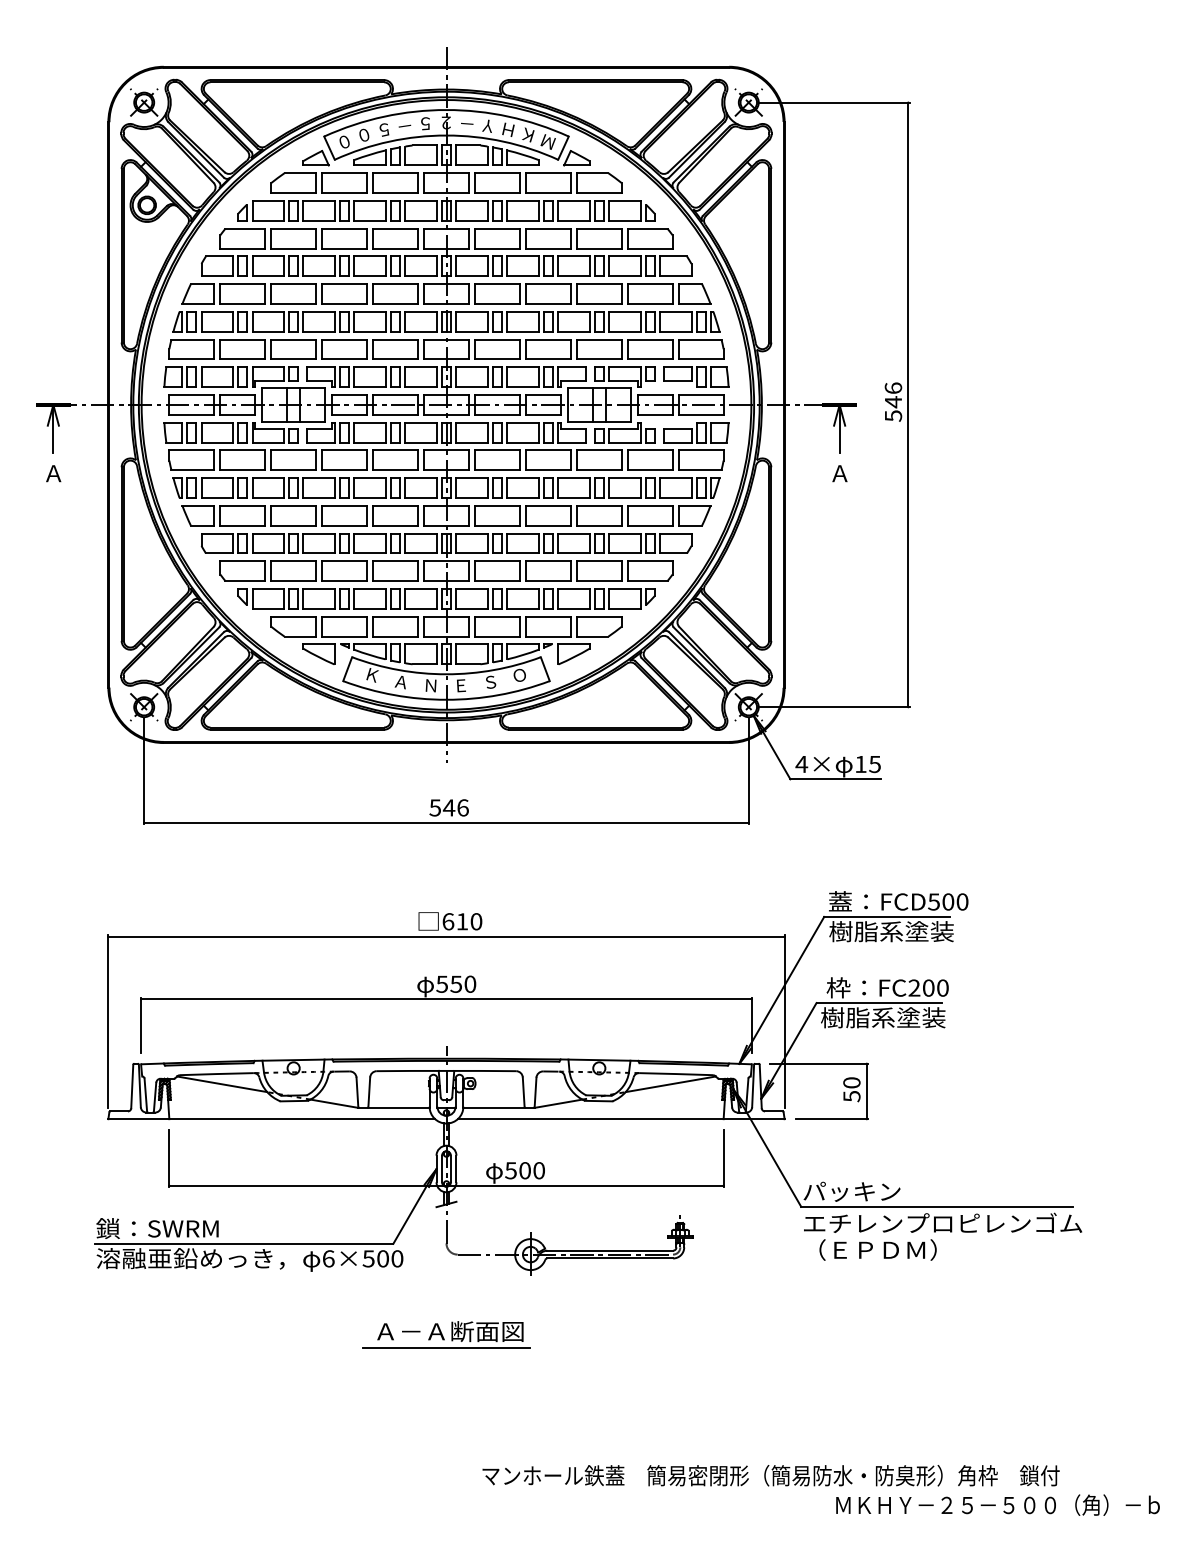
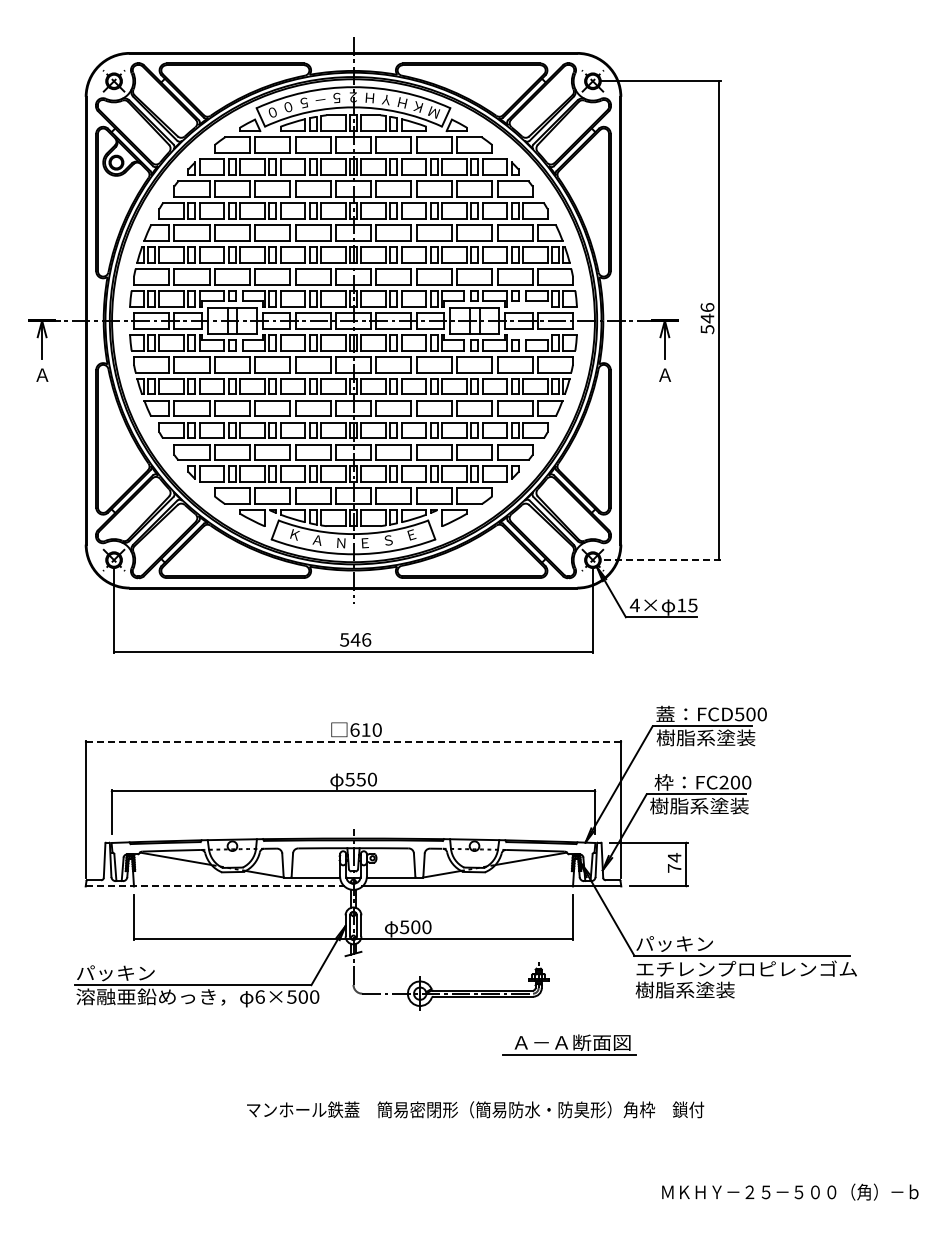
text: (466, 123) -> (369, 97), － -> Ｈ
text: (519, 674) -> (411, 534), Ｏ -> Ｅ
line: (834, 707) -> (660, 560), solid -> dashed
line: (446, 936) -> (353, 741), solid -> dashed
text: (851, 1088) -> (674, 862), 50 -> 74
line: (272, 1119) -> (215, 886), solid -> dashed
text: (157, 1227) -> (124, 972), 鎖：SWRM -> パッキン
text: (869, 1249) -> (688, 989), （ＥＰＤＭ） -> 樹脂系塗装
part: (446, 1333) -> (569, 1044), moved
text: (770, 1475) -> (475, 1109), moved

